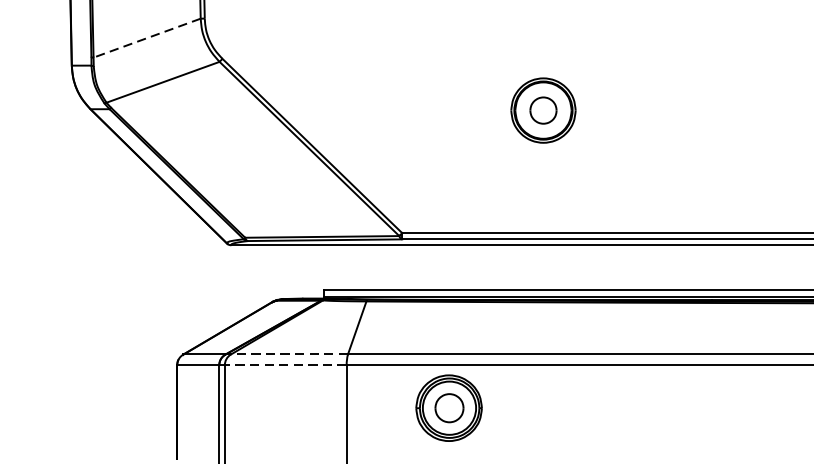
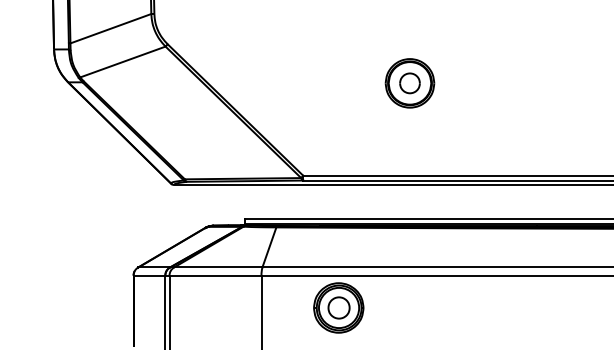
line: (146, 37) -> (110, 28), dashed -> solid
line: (288, 354) -> (217, 267), dashed -> solid
line: (285, 365) -> (215, 275), dashed -> solid

